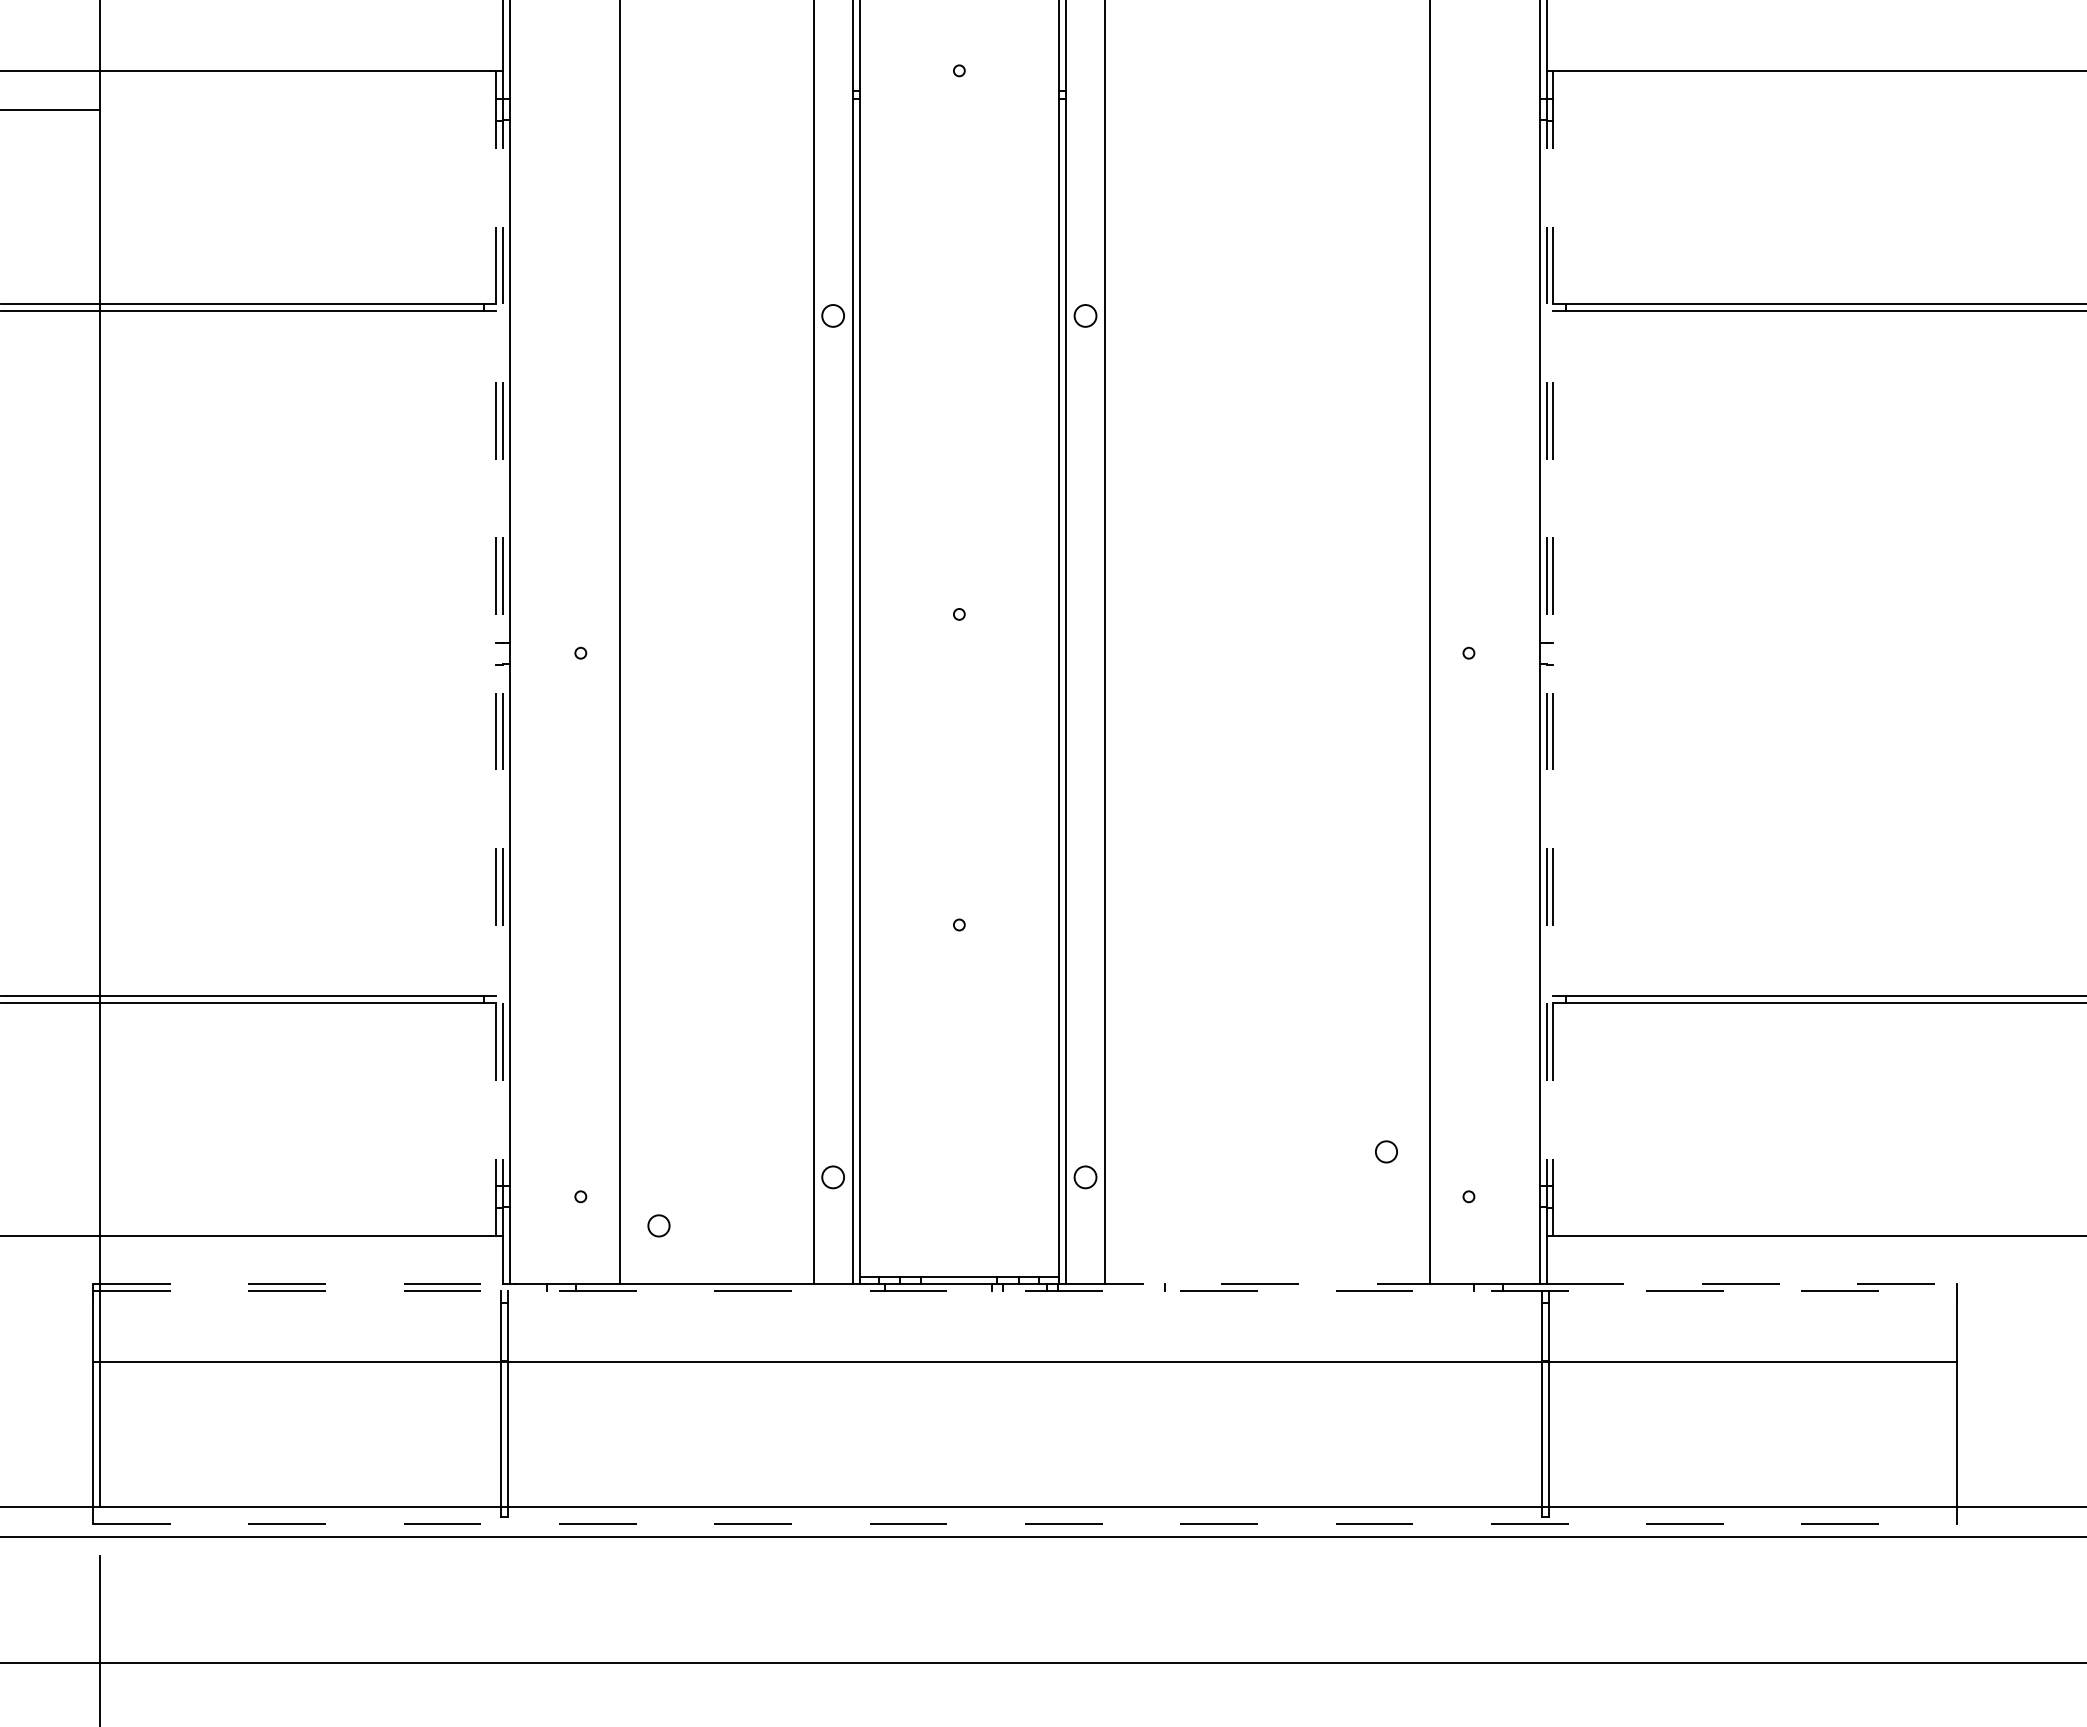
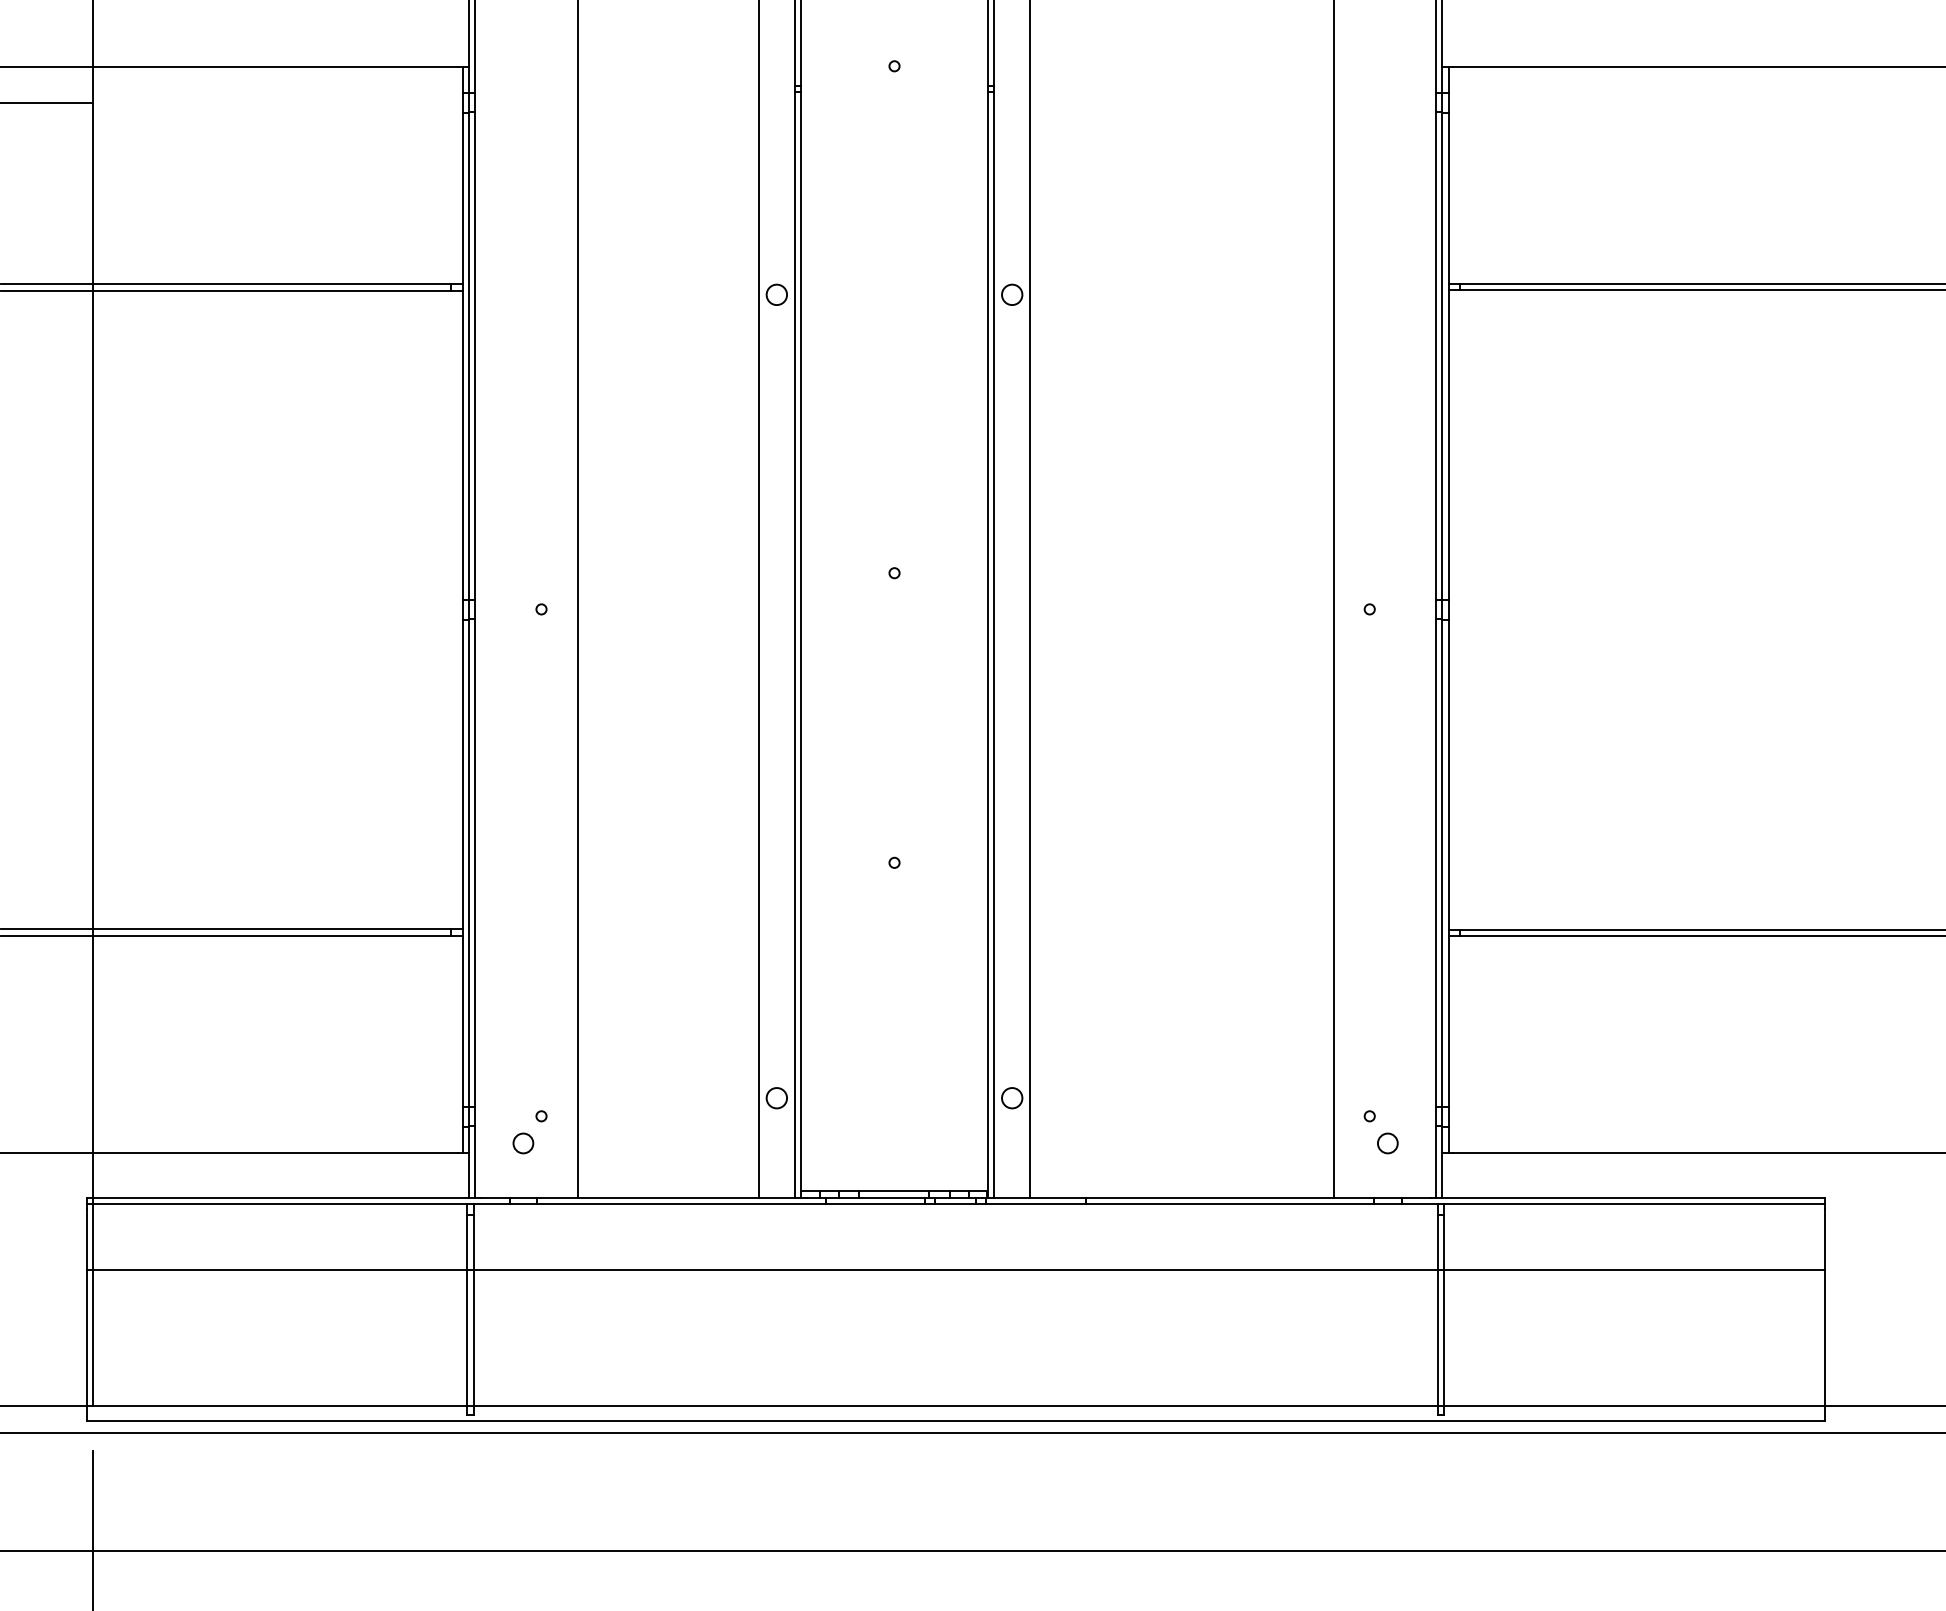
line: (1546, 653) -> (1442, 609), dashed -> solid
line: (1553, 653) -> (1448, 609), dashed -> solid
line: (496, 654) -> (462, 610), dashed -> solid
line: (503, 654) -> (469, 610), dashed -> solid
circle: (1386, 1151) -> (1387, 1143), moved
circle: (659, 1225) -> (523, 1143), moved
line: (298, 1283) -> (278, 1197), dashed -> solid
line: (1247, 1283) -> (1163, 1197), dashed -> solid
line: (1751, 1283) -> (1633, 1197), dashed -> solid
line: (1024, 1291) -> (955, 1204), dashed -> solid
line: (1024, 1524) -> (955, 1421), dashed -> solid

